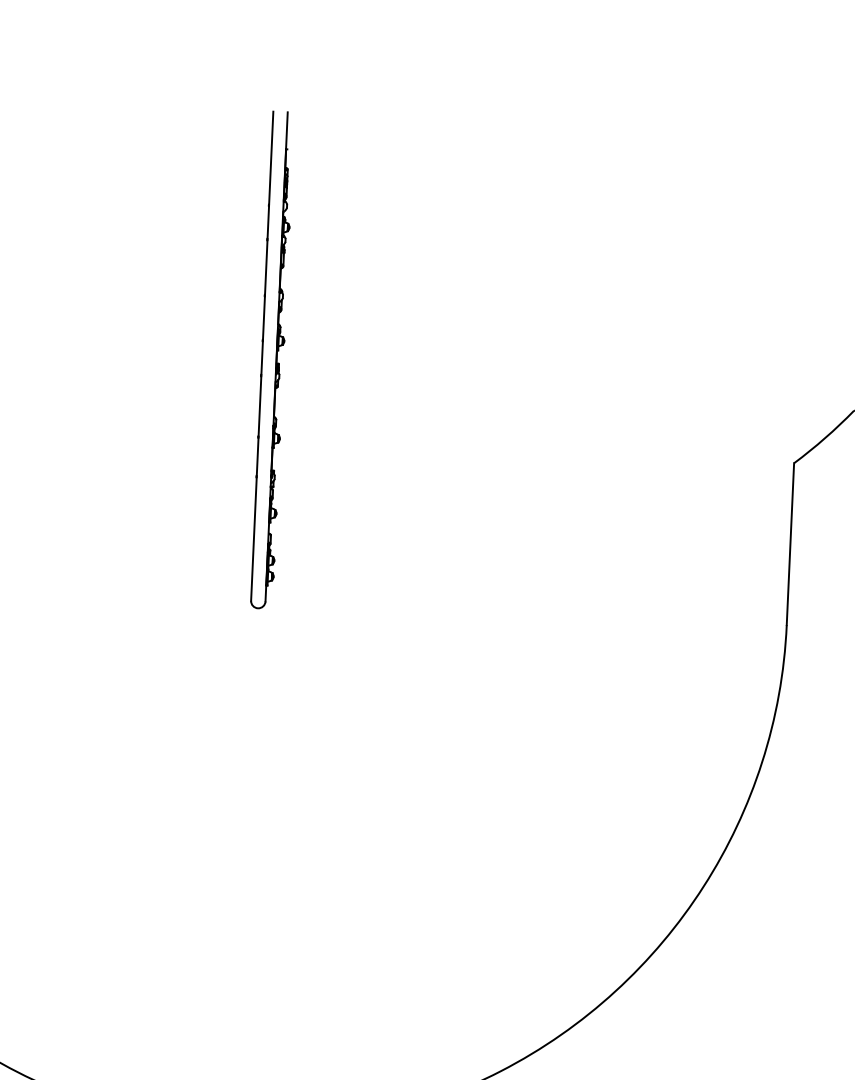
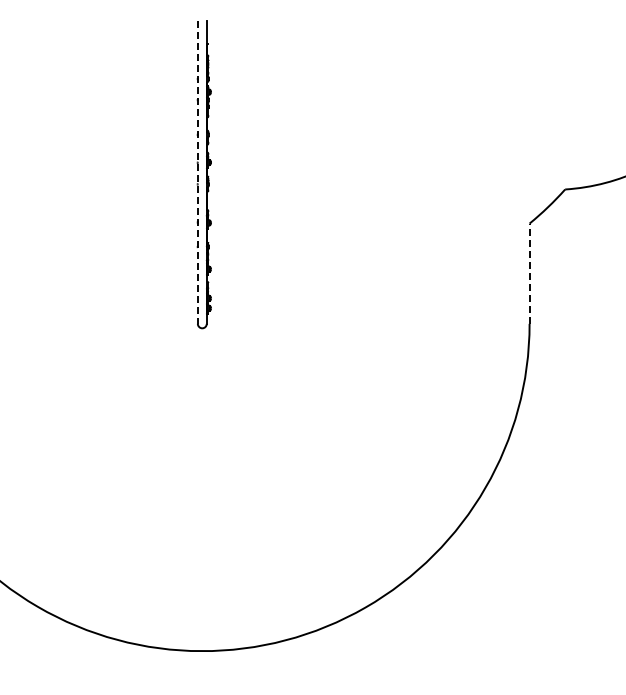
line: (261, 356) -> (197, 172), solid -> dashed
line: (790, 543) -> (529, 273), solid -> dashed

